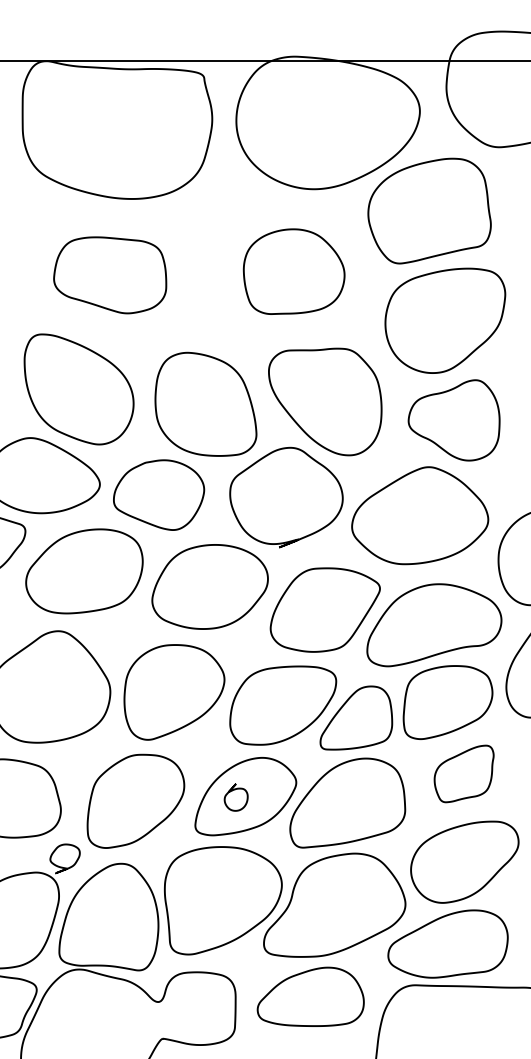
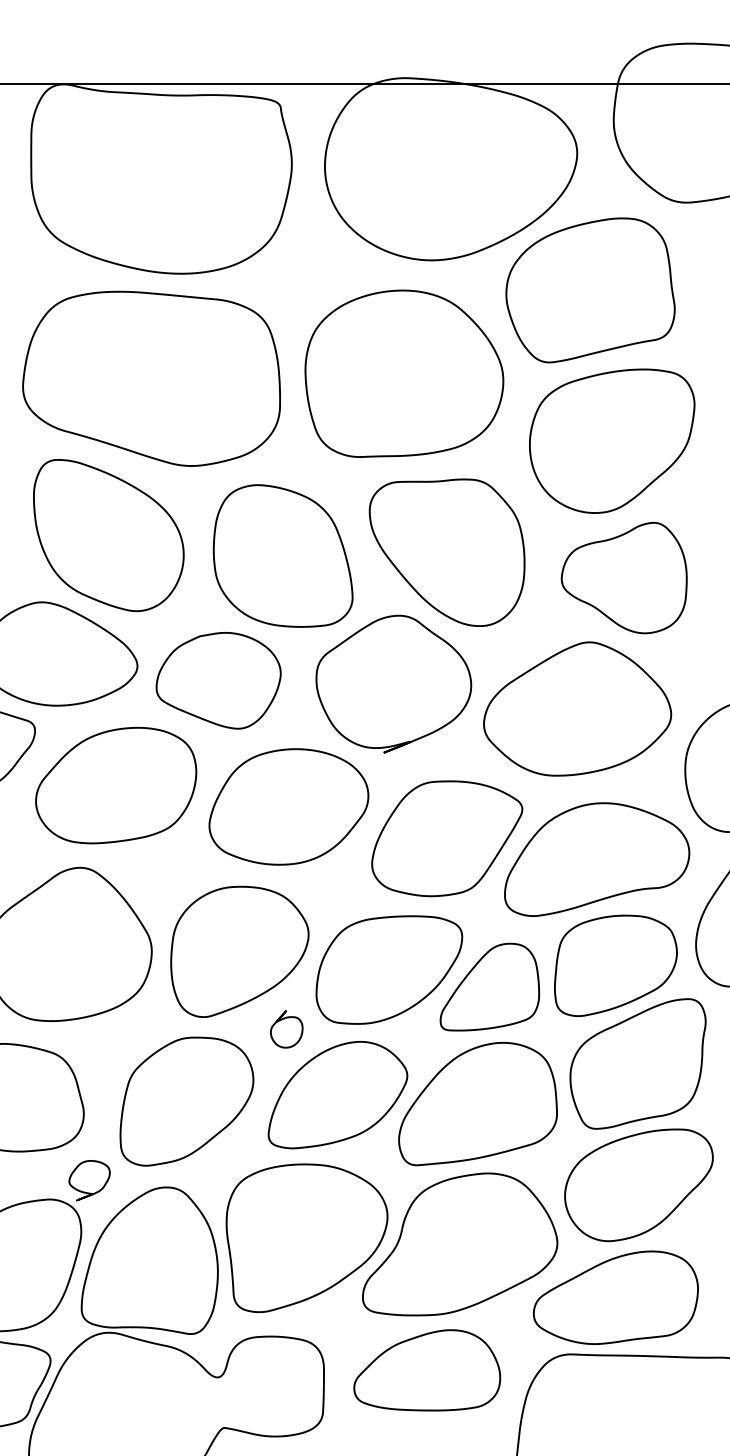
part: (294, 271) -> (404, 373), size x1.43
part: (110, 275) -> (151, 378), size x1.67
part: (463, 773) -> (637, 1063), size x1.67
part: (236, 797) -> (286, 1029), moved

